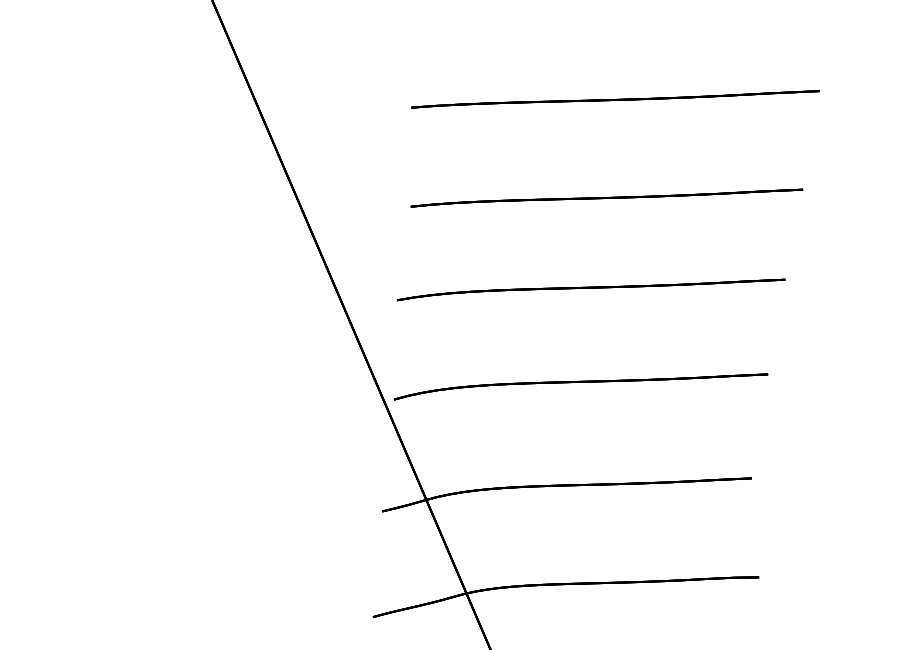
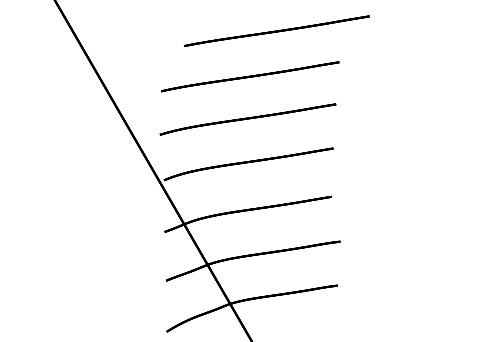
line: (615, 97) -> (276, 30), moved

